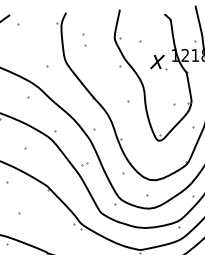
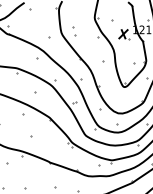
part: (84, 39) -> (74, 31), moved

